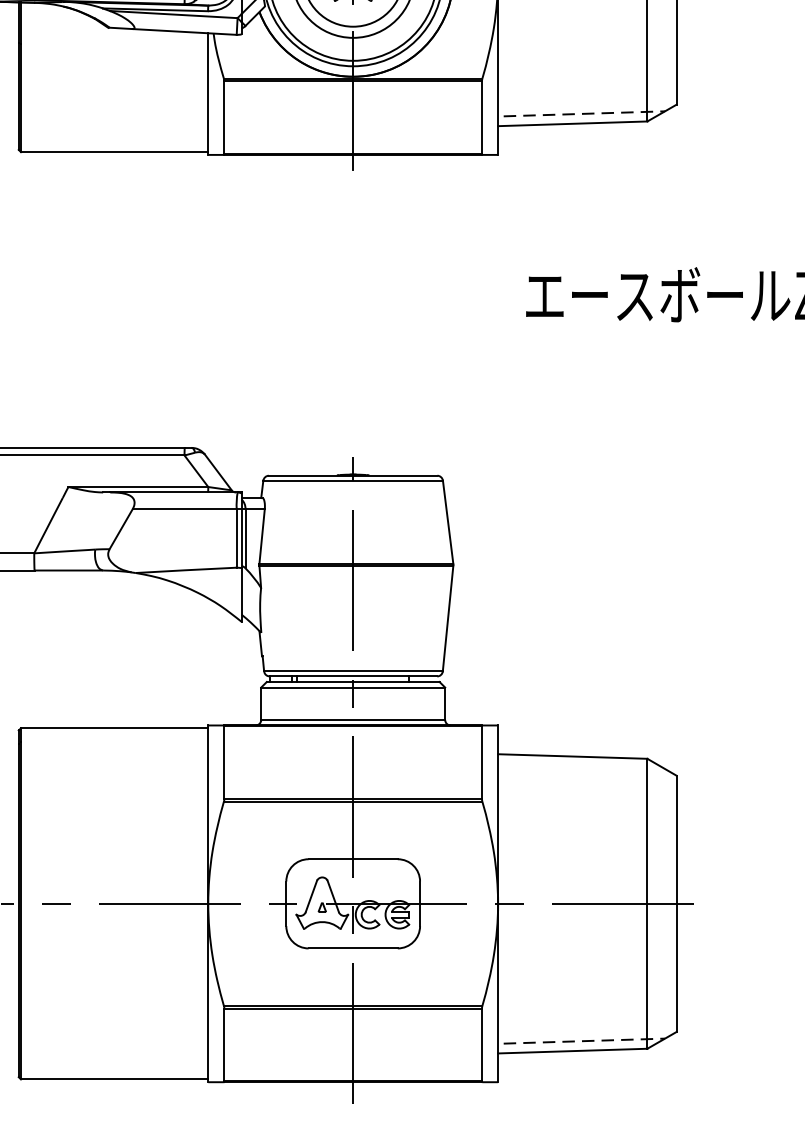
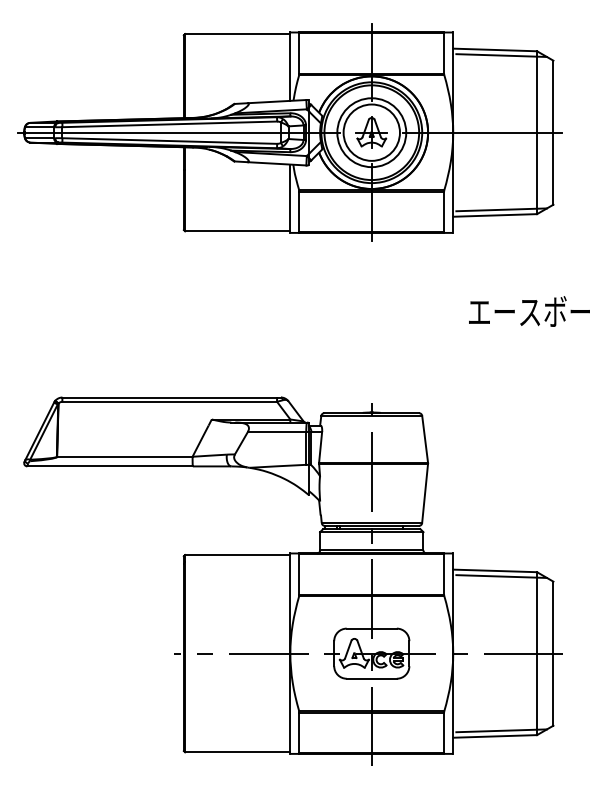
line: (585, 113) -> (502, 209), dashed -> solid
line: (584, 766) -> (501, 576), added
line: (585, 1040) -> (502, 730), dashed -> solid

